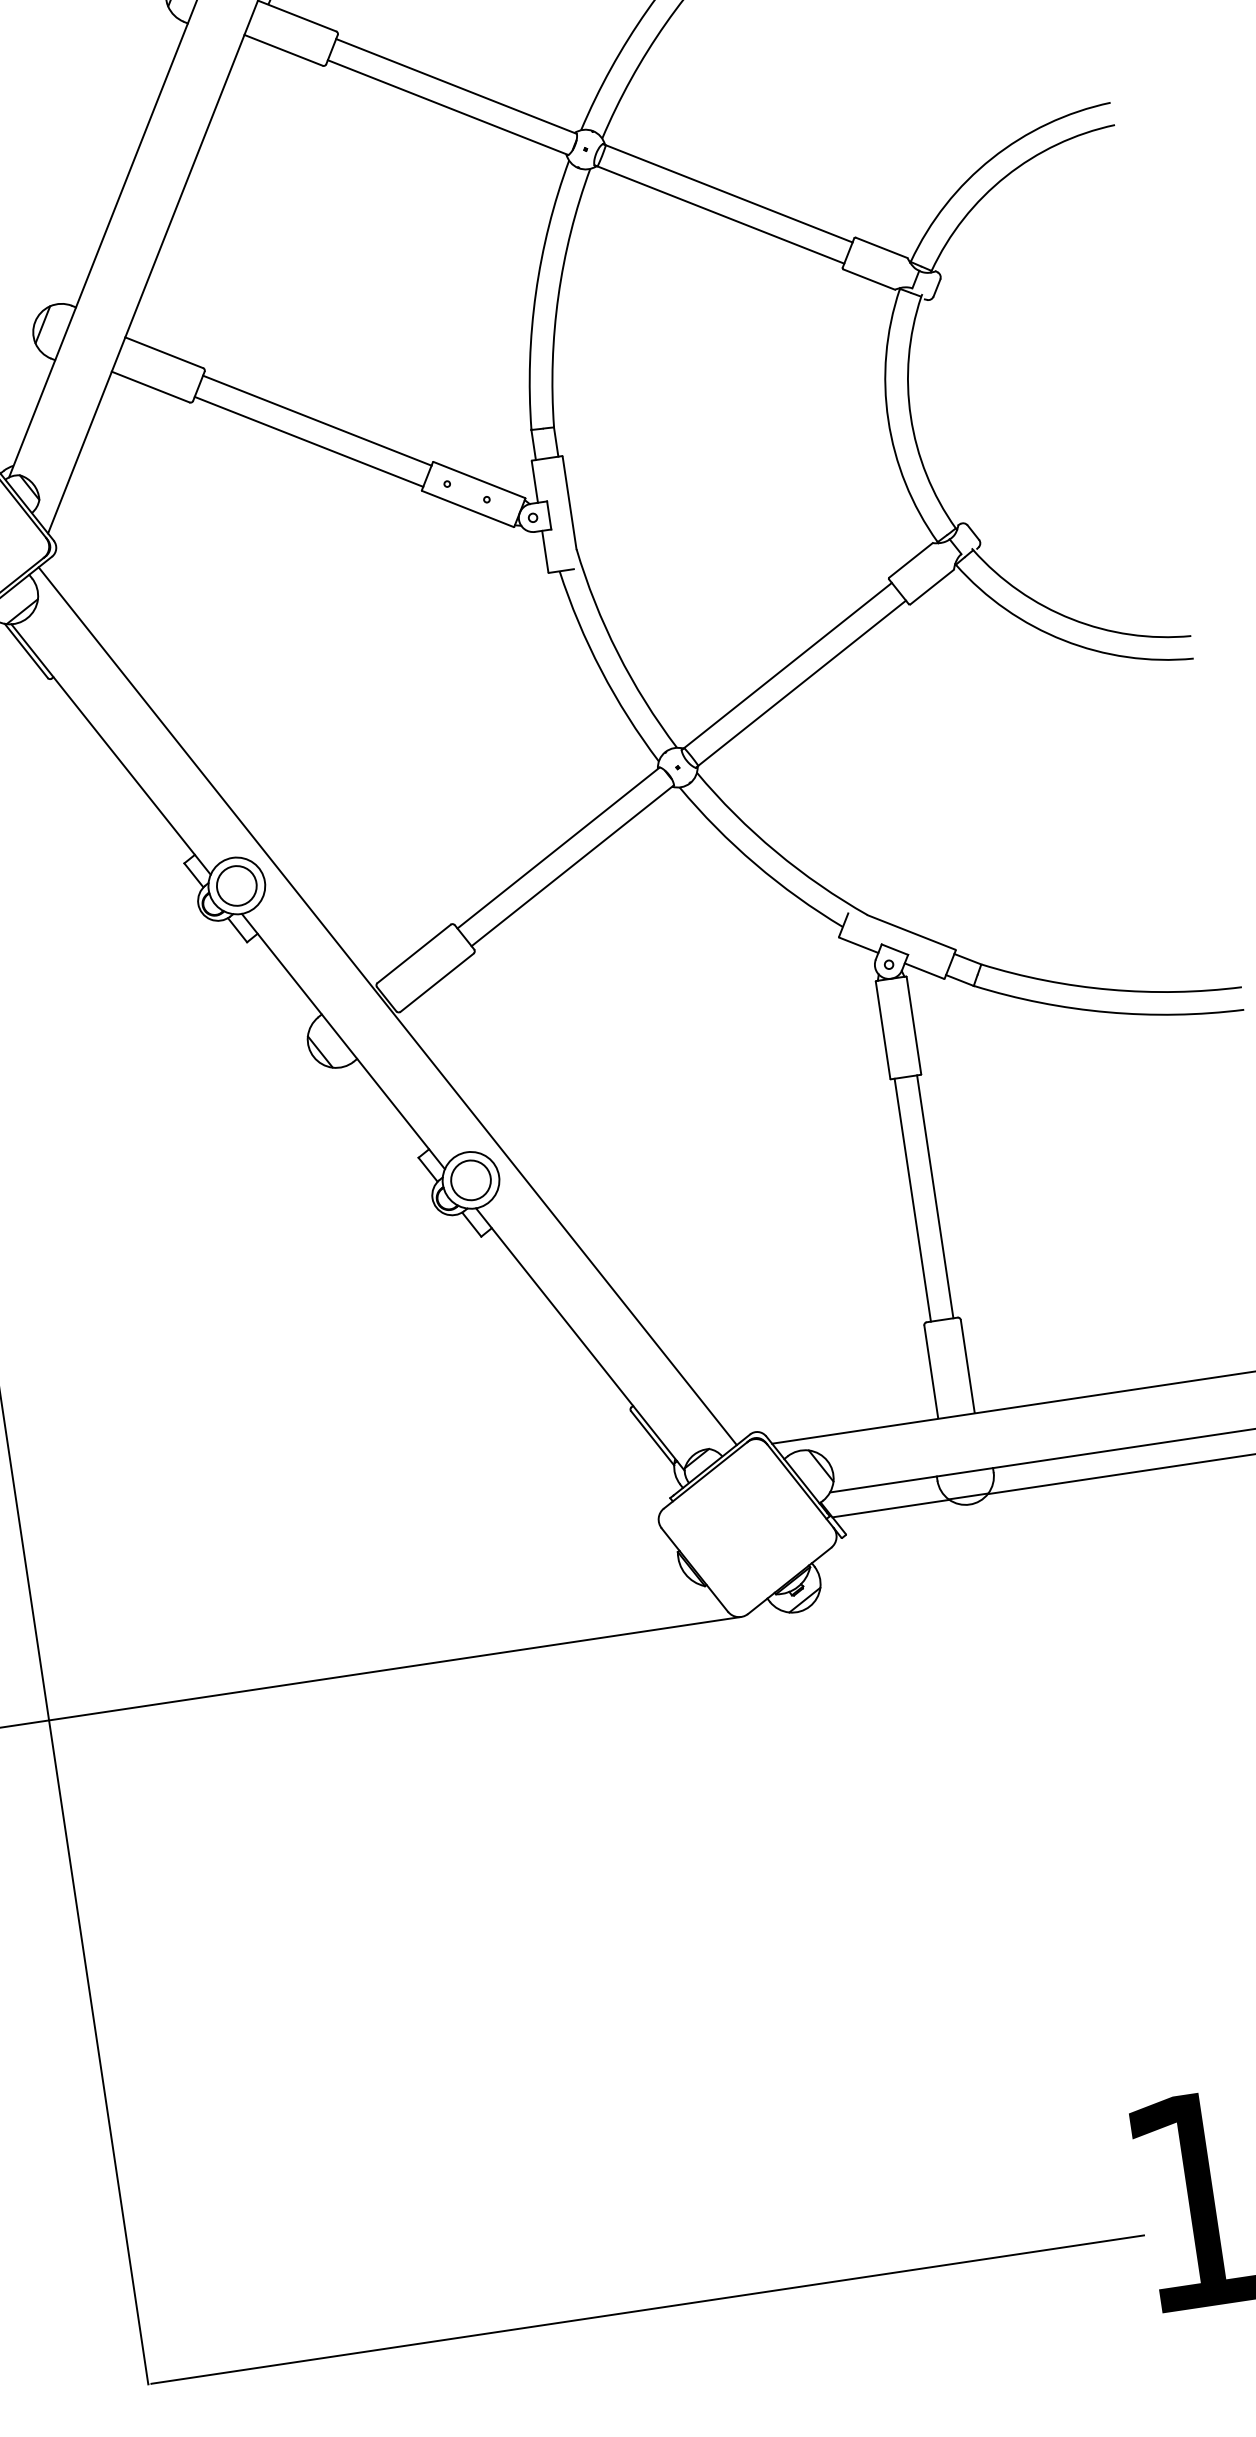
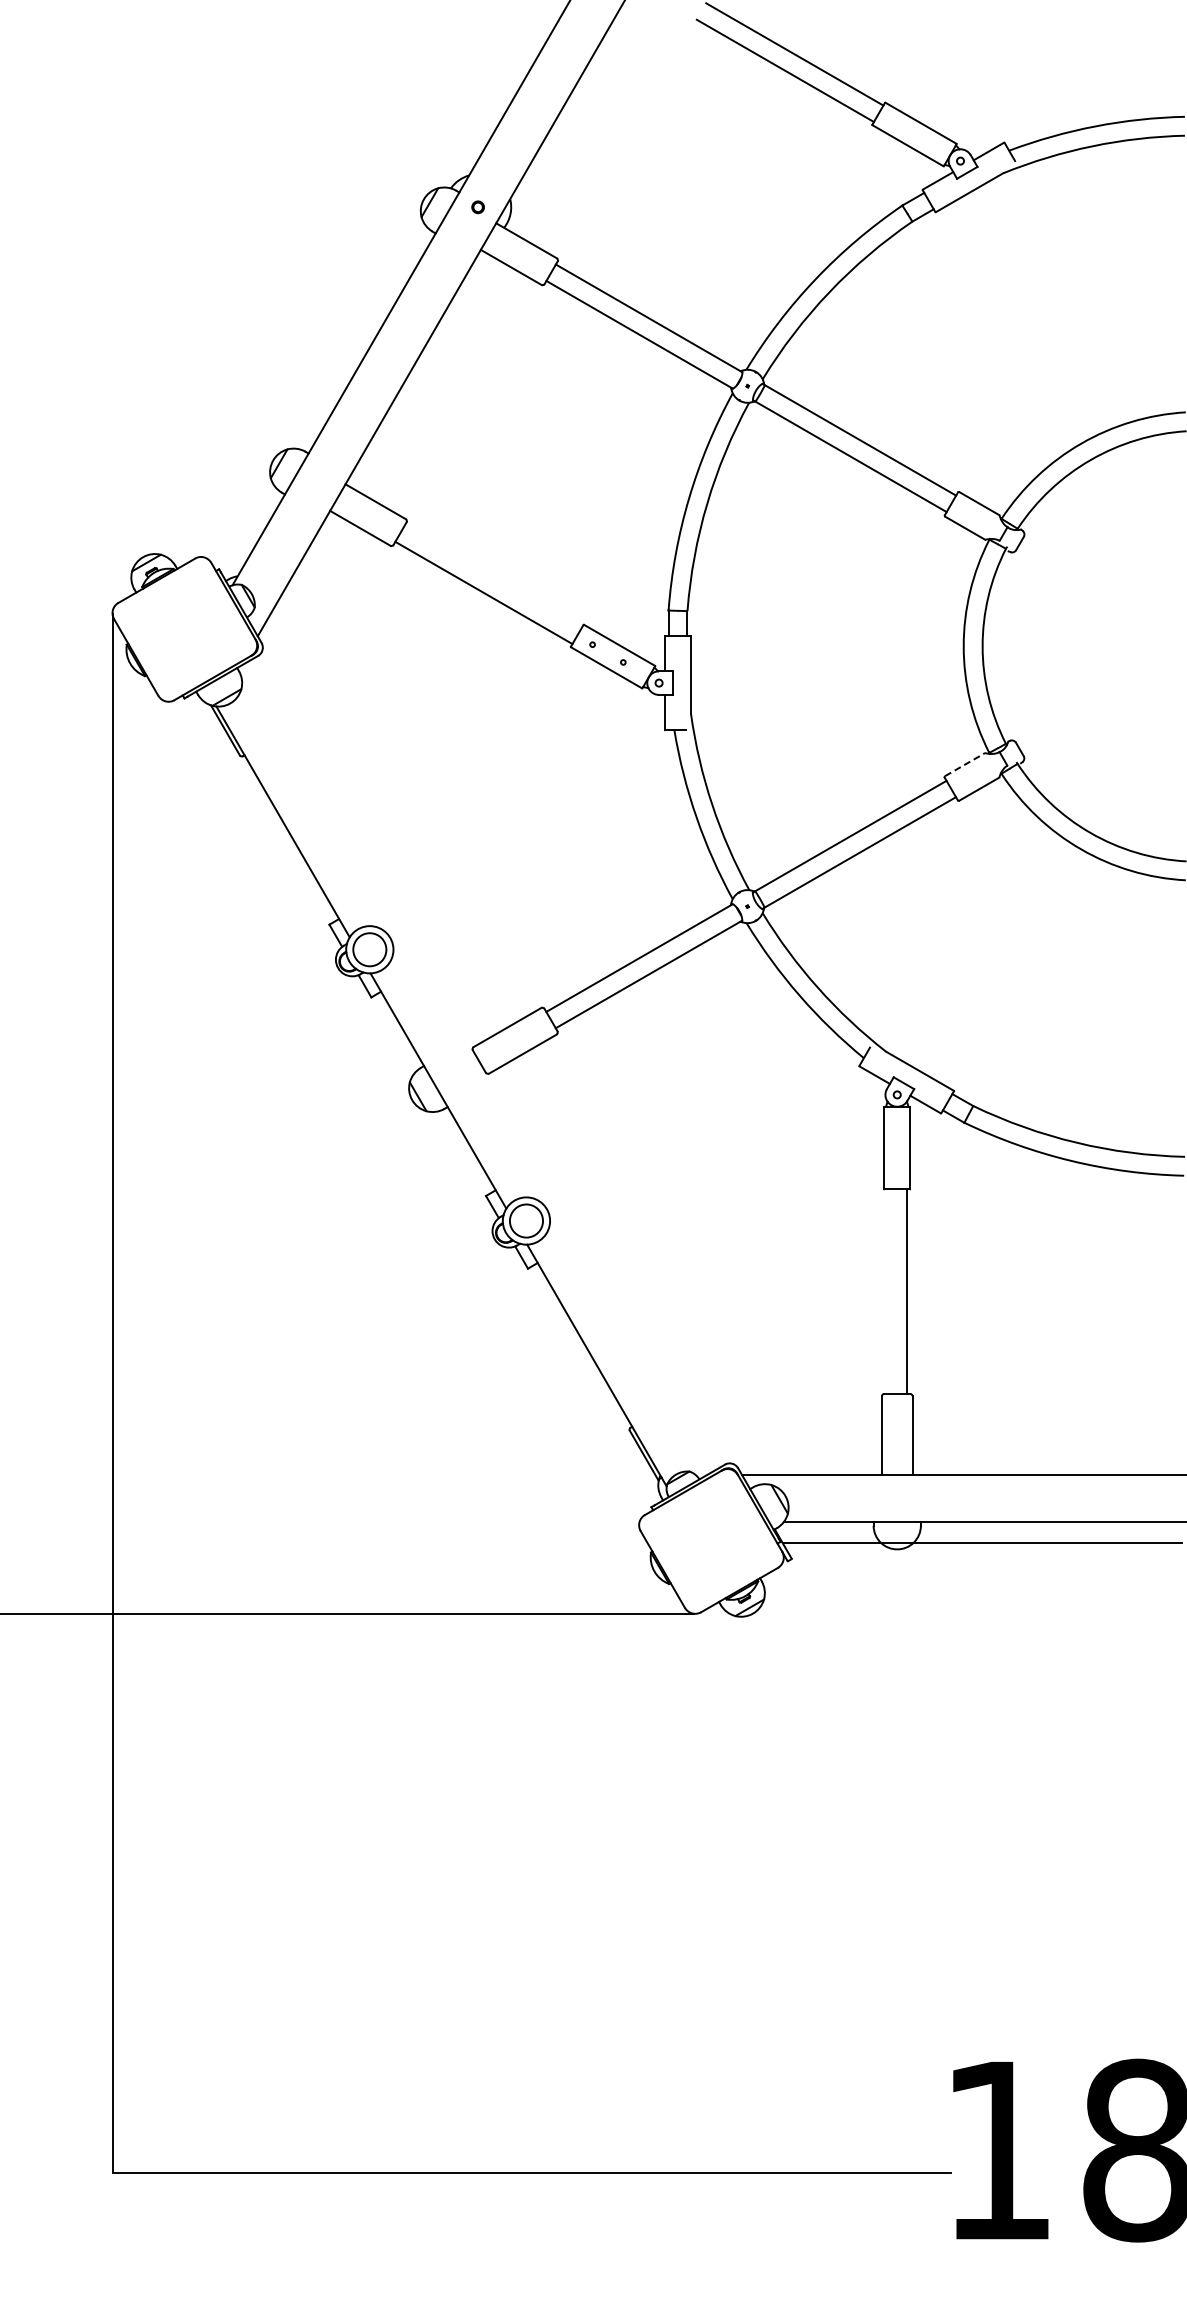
line: (317, 420) -> (493, 576), removed
line: (911, 560) -> (965, 764), solid -> dashed
line: (386, 1006) -> (478, 1067), removed
line: (912, 1199) -> (887, 1291), removed

